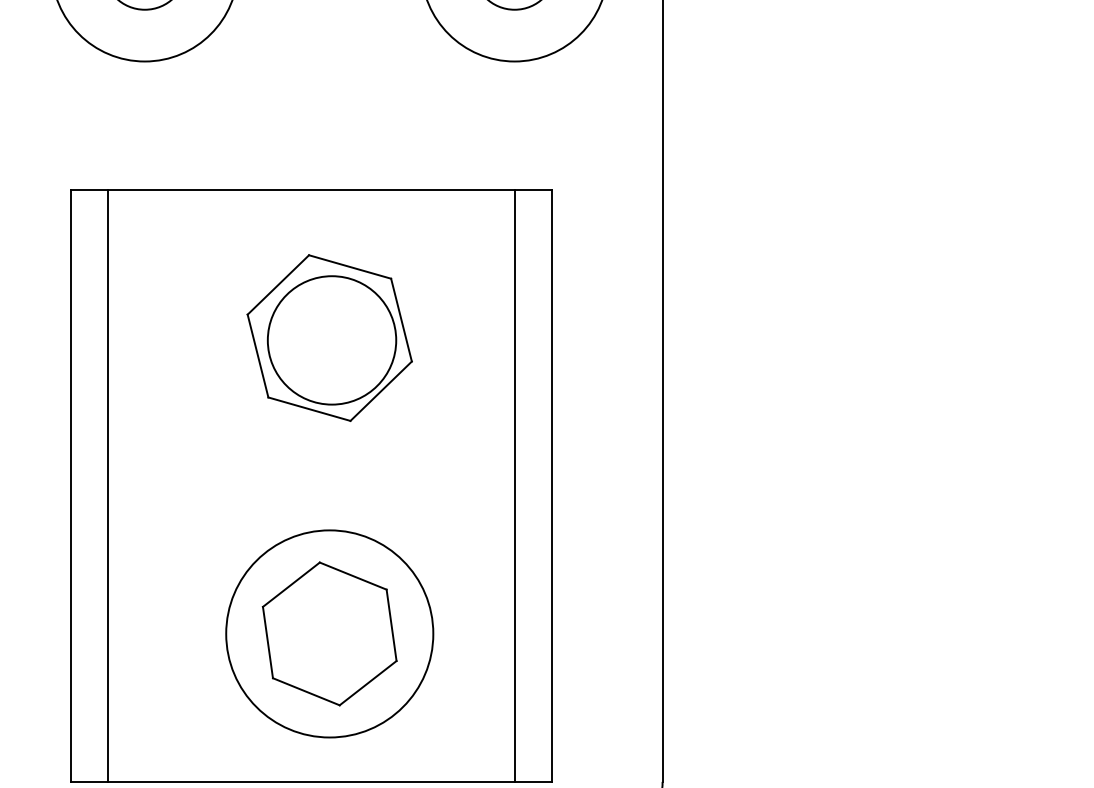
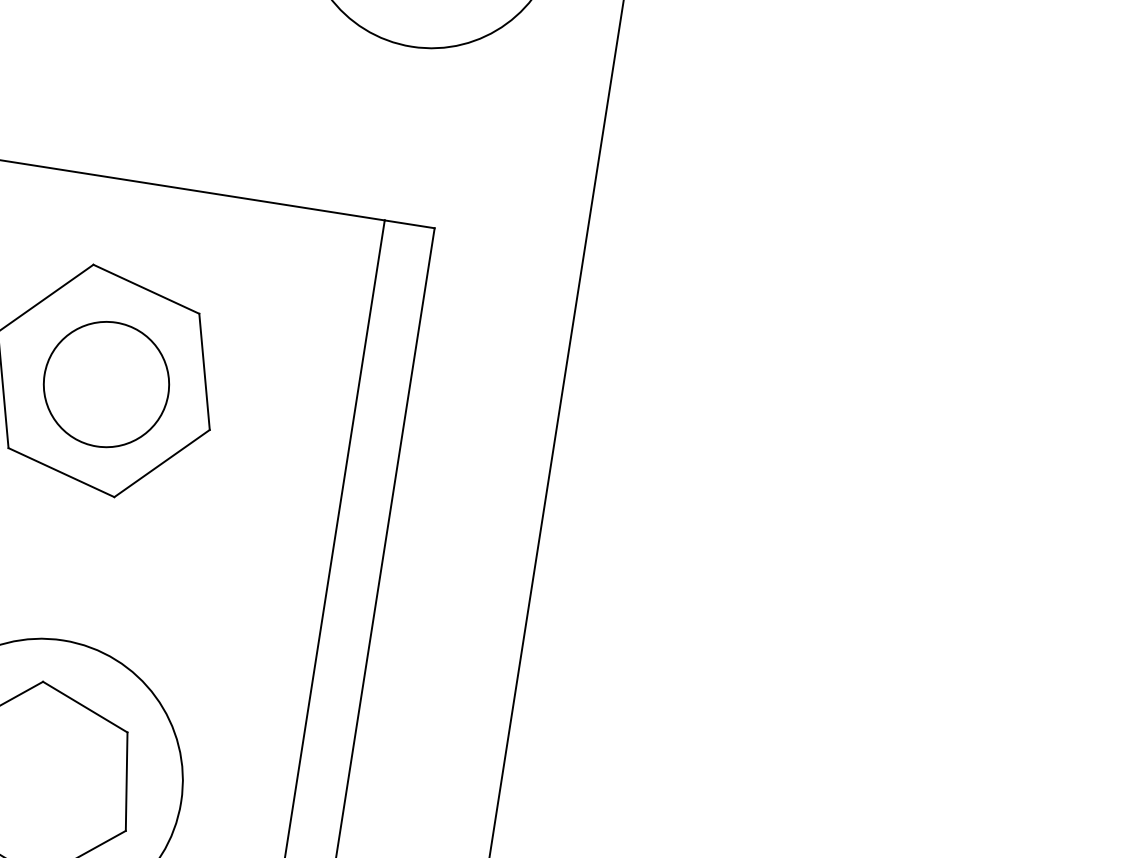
circle: (331, 340) -> (105, 384), size x0.71

